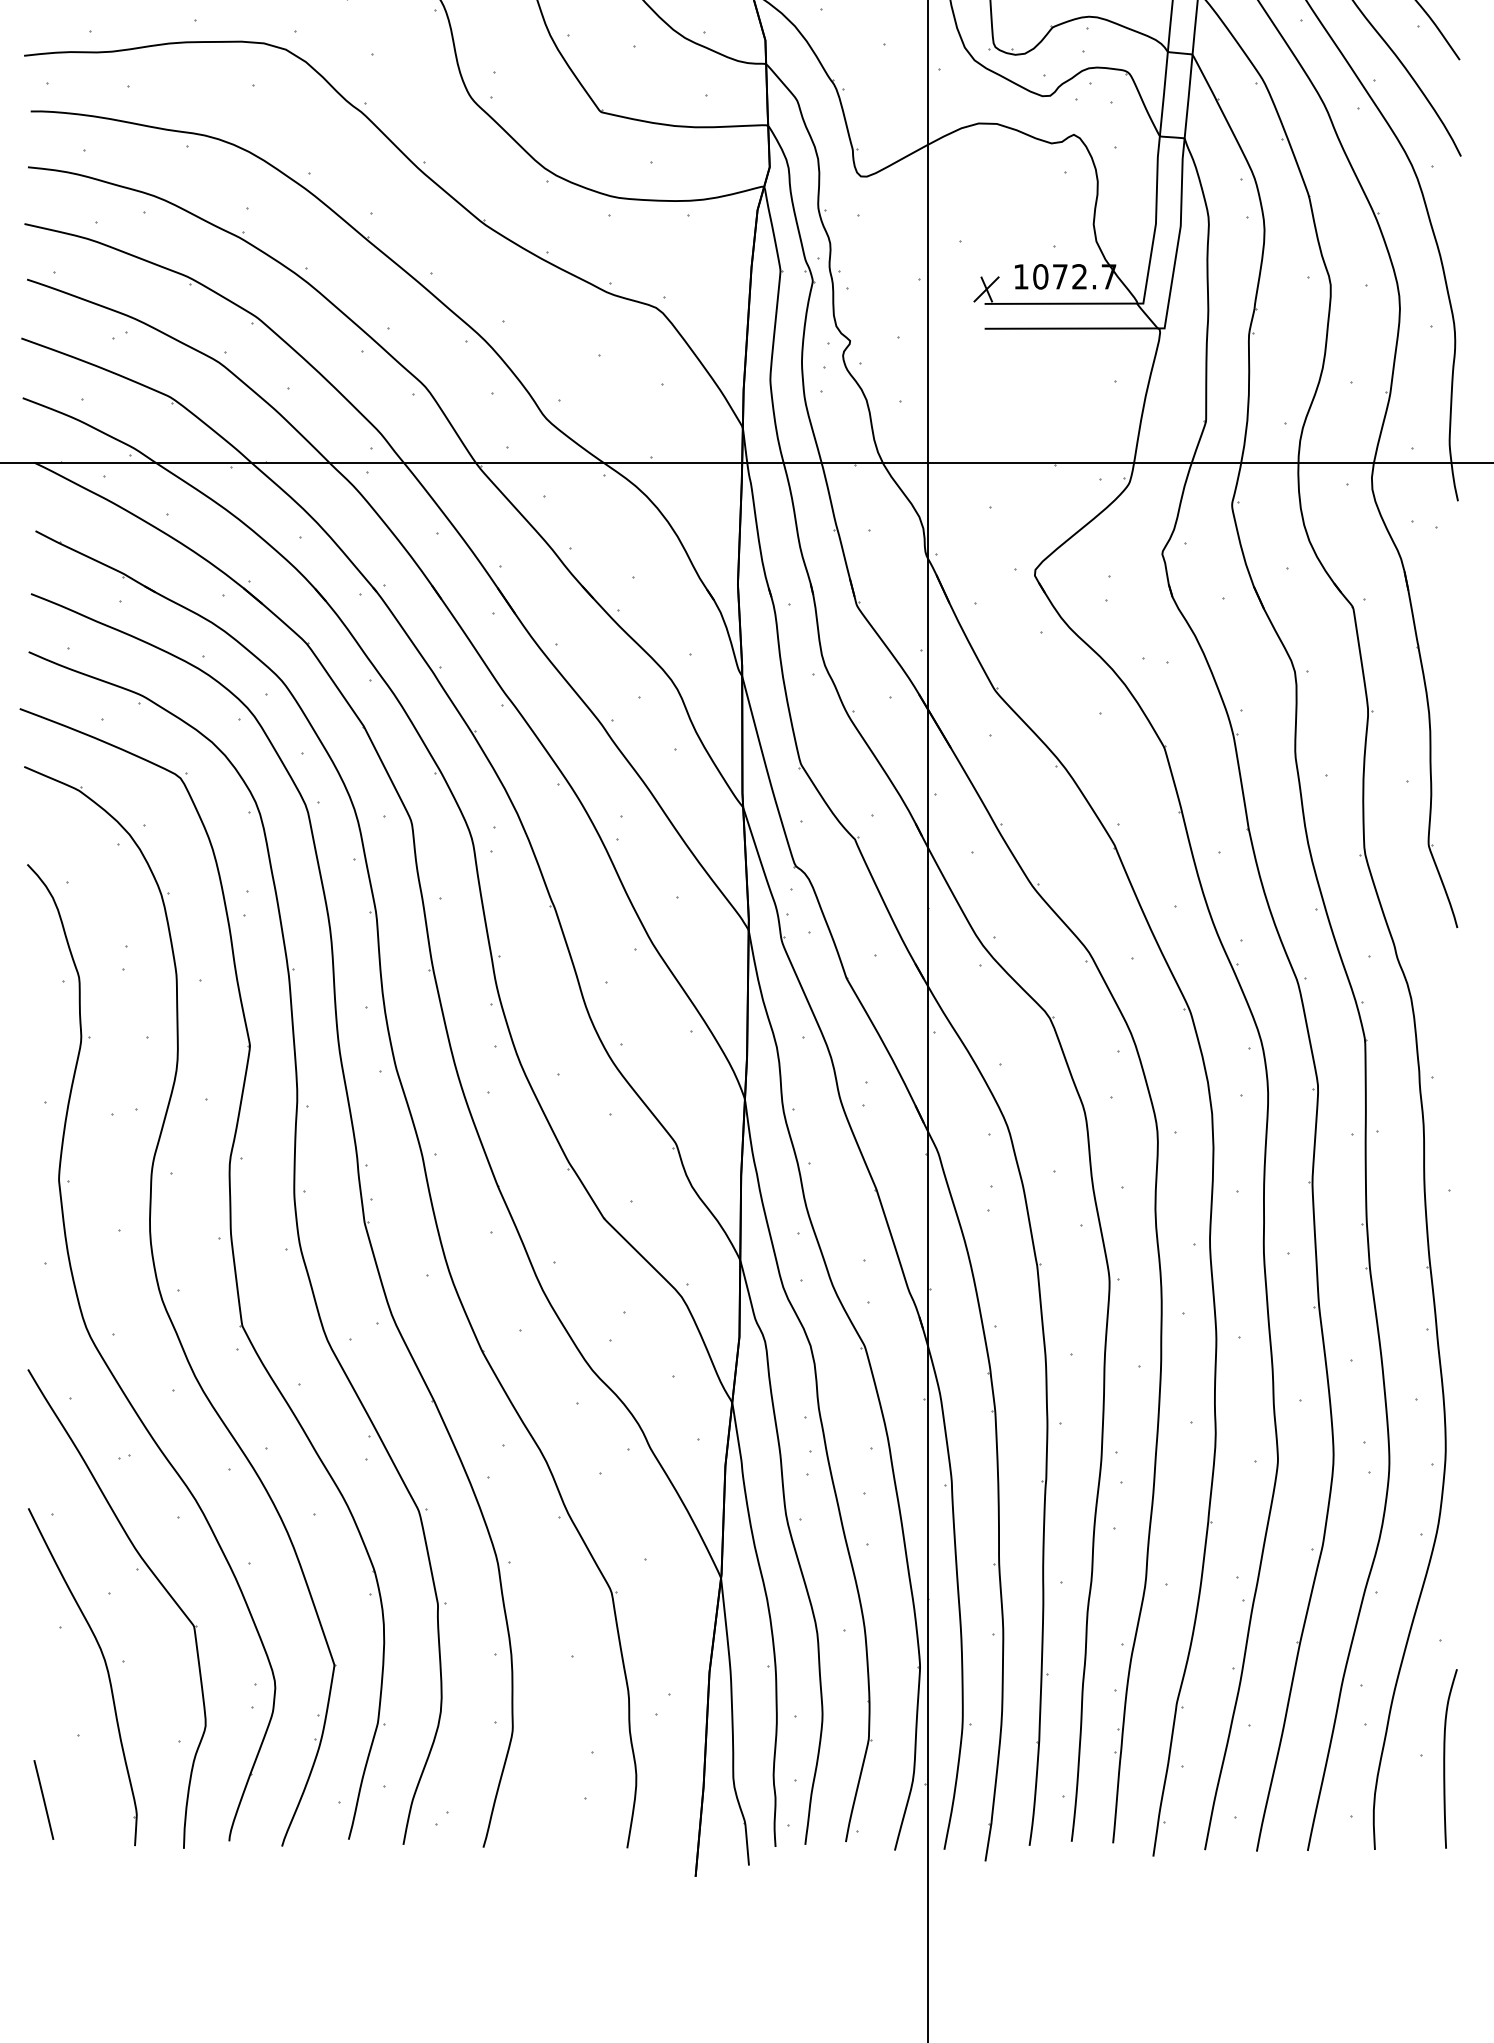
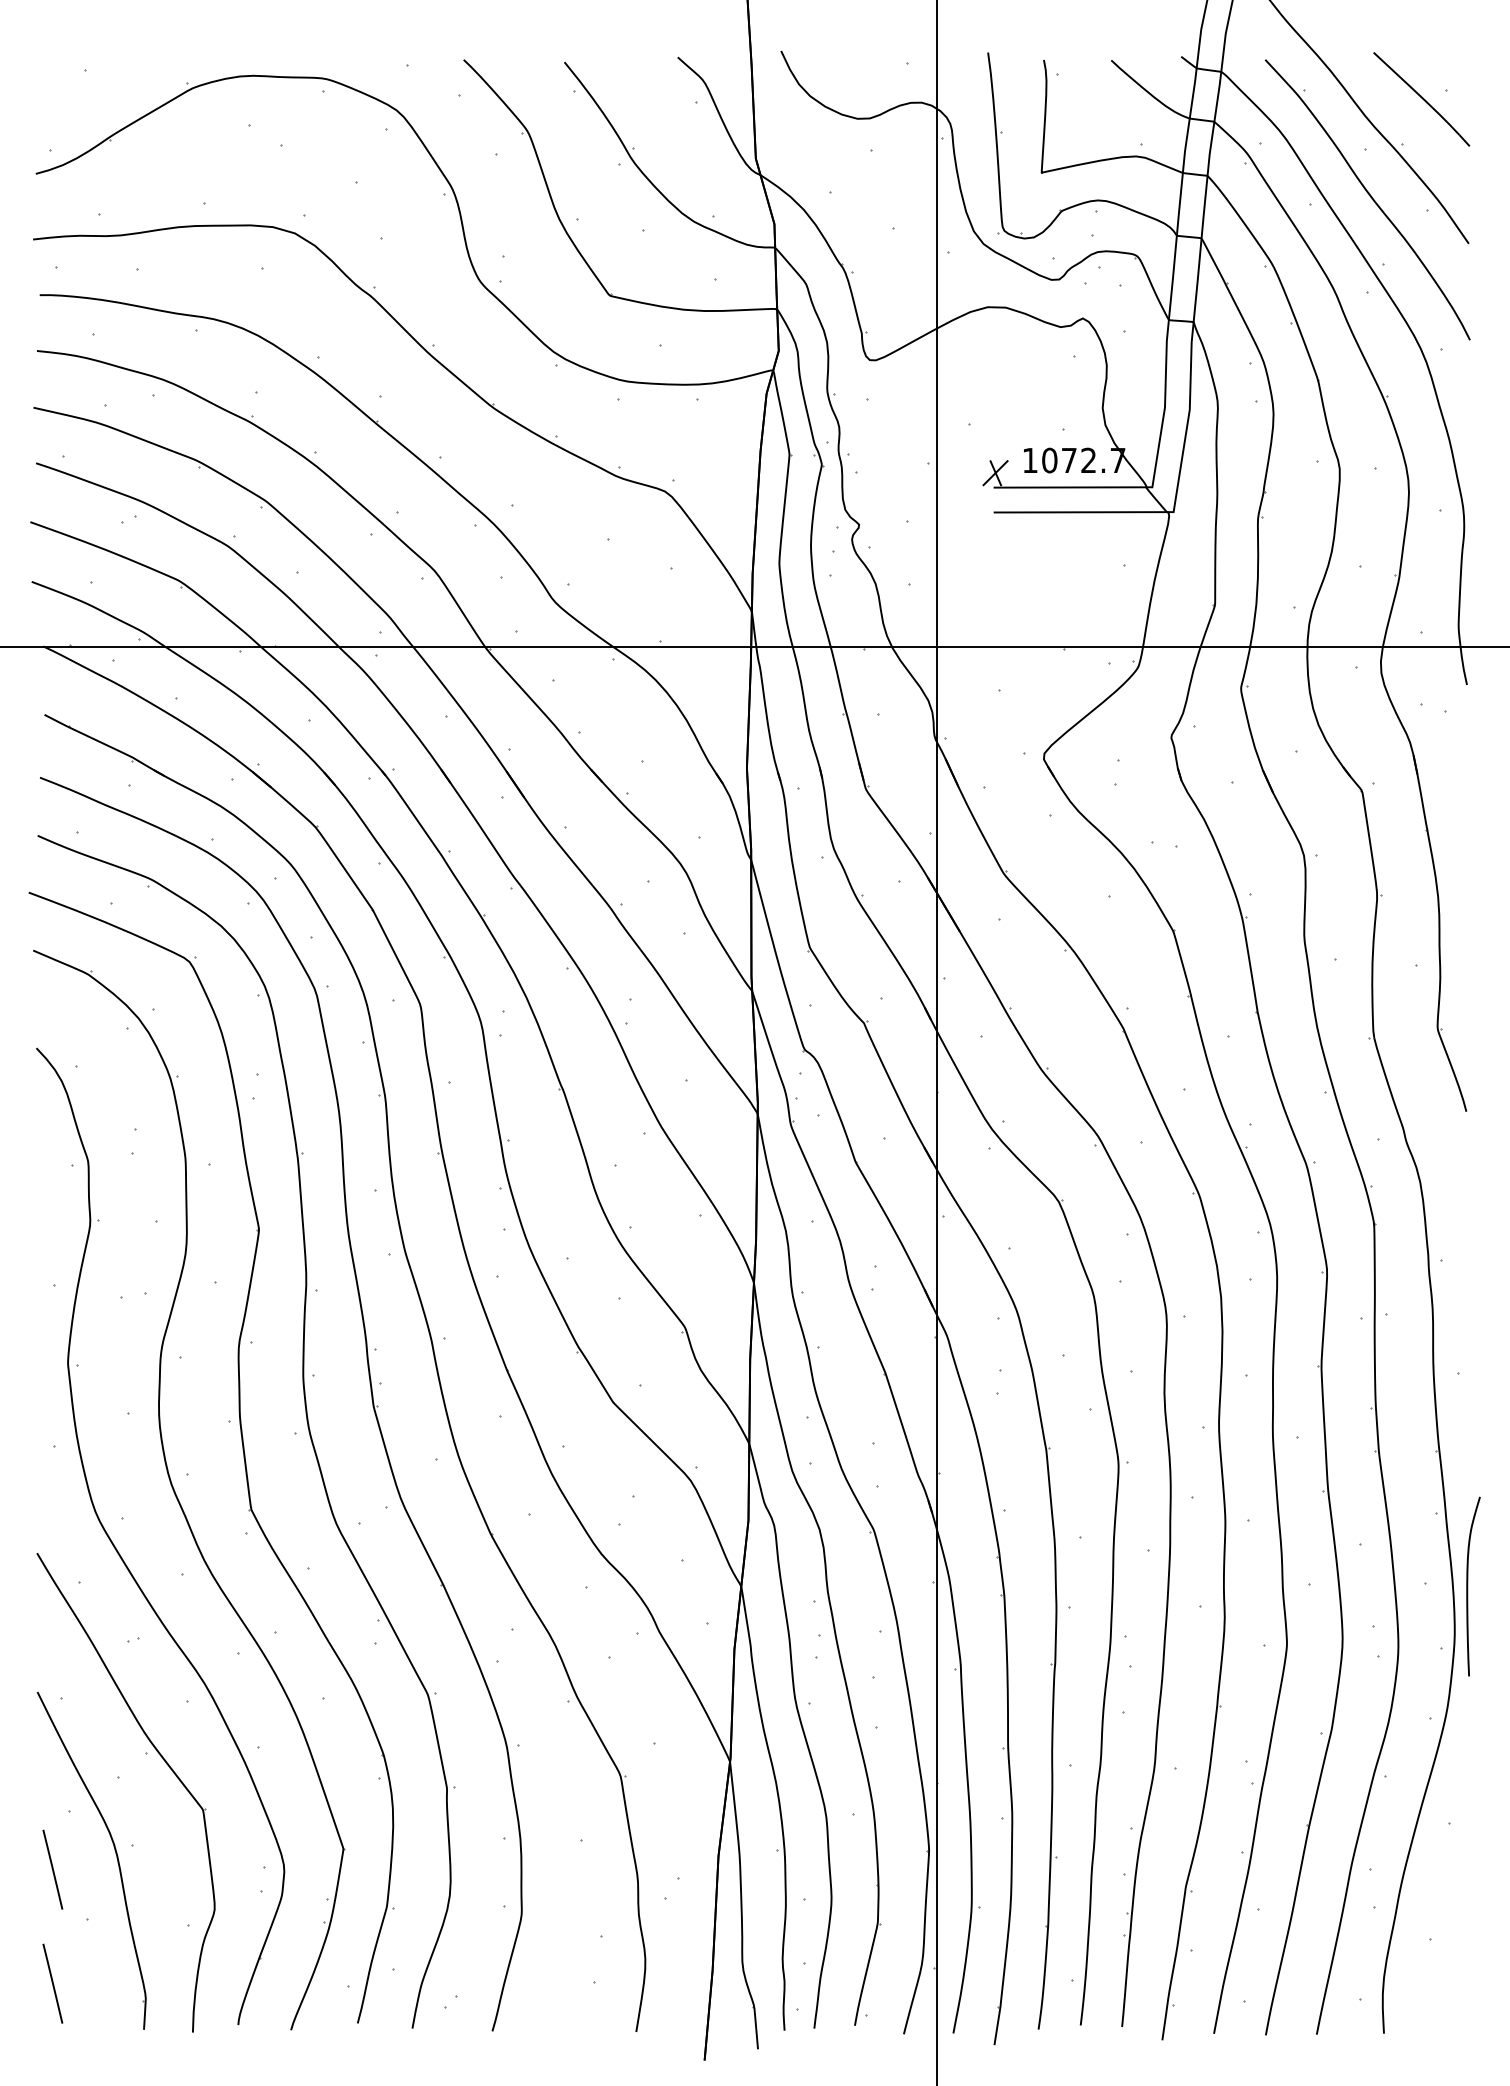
line: (43, 1685) -> (52, 1869), added
curve: (1445, 1758) -> (1468, 1586), moved

